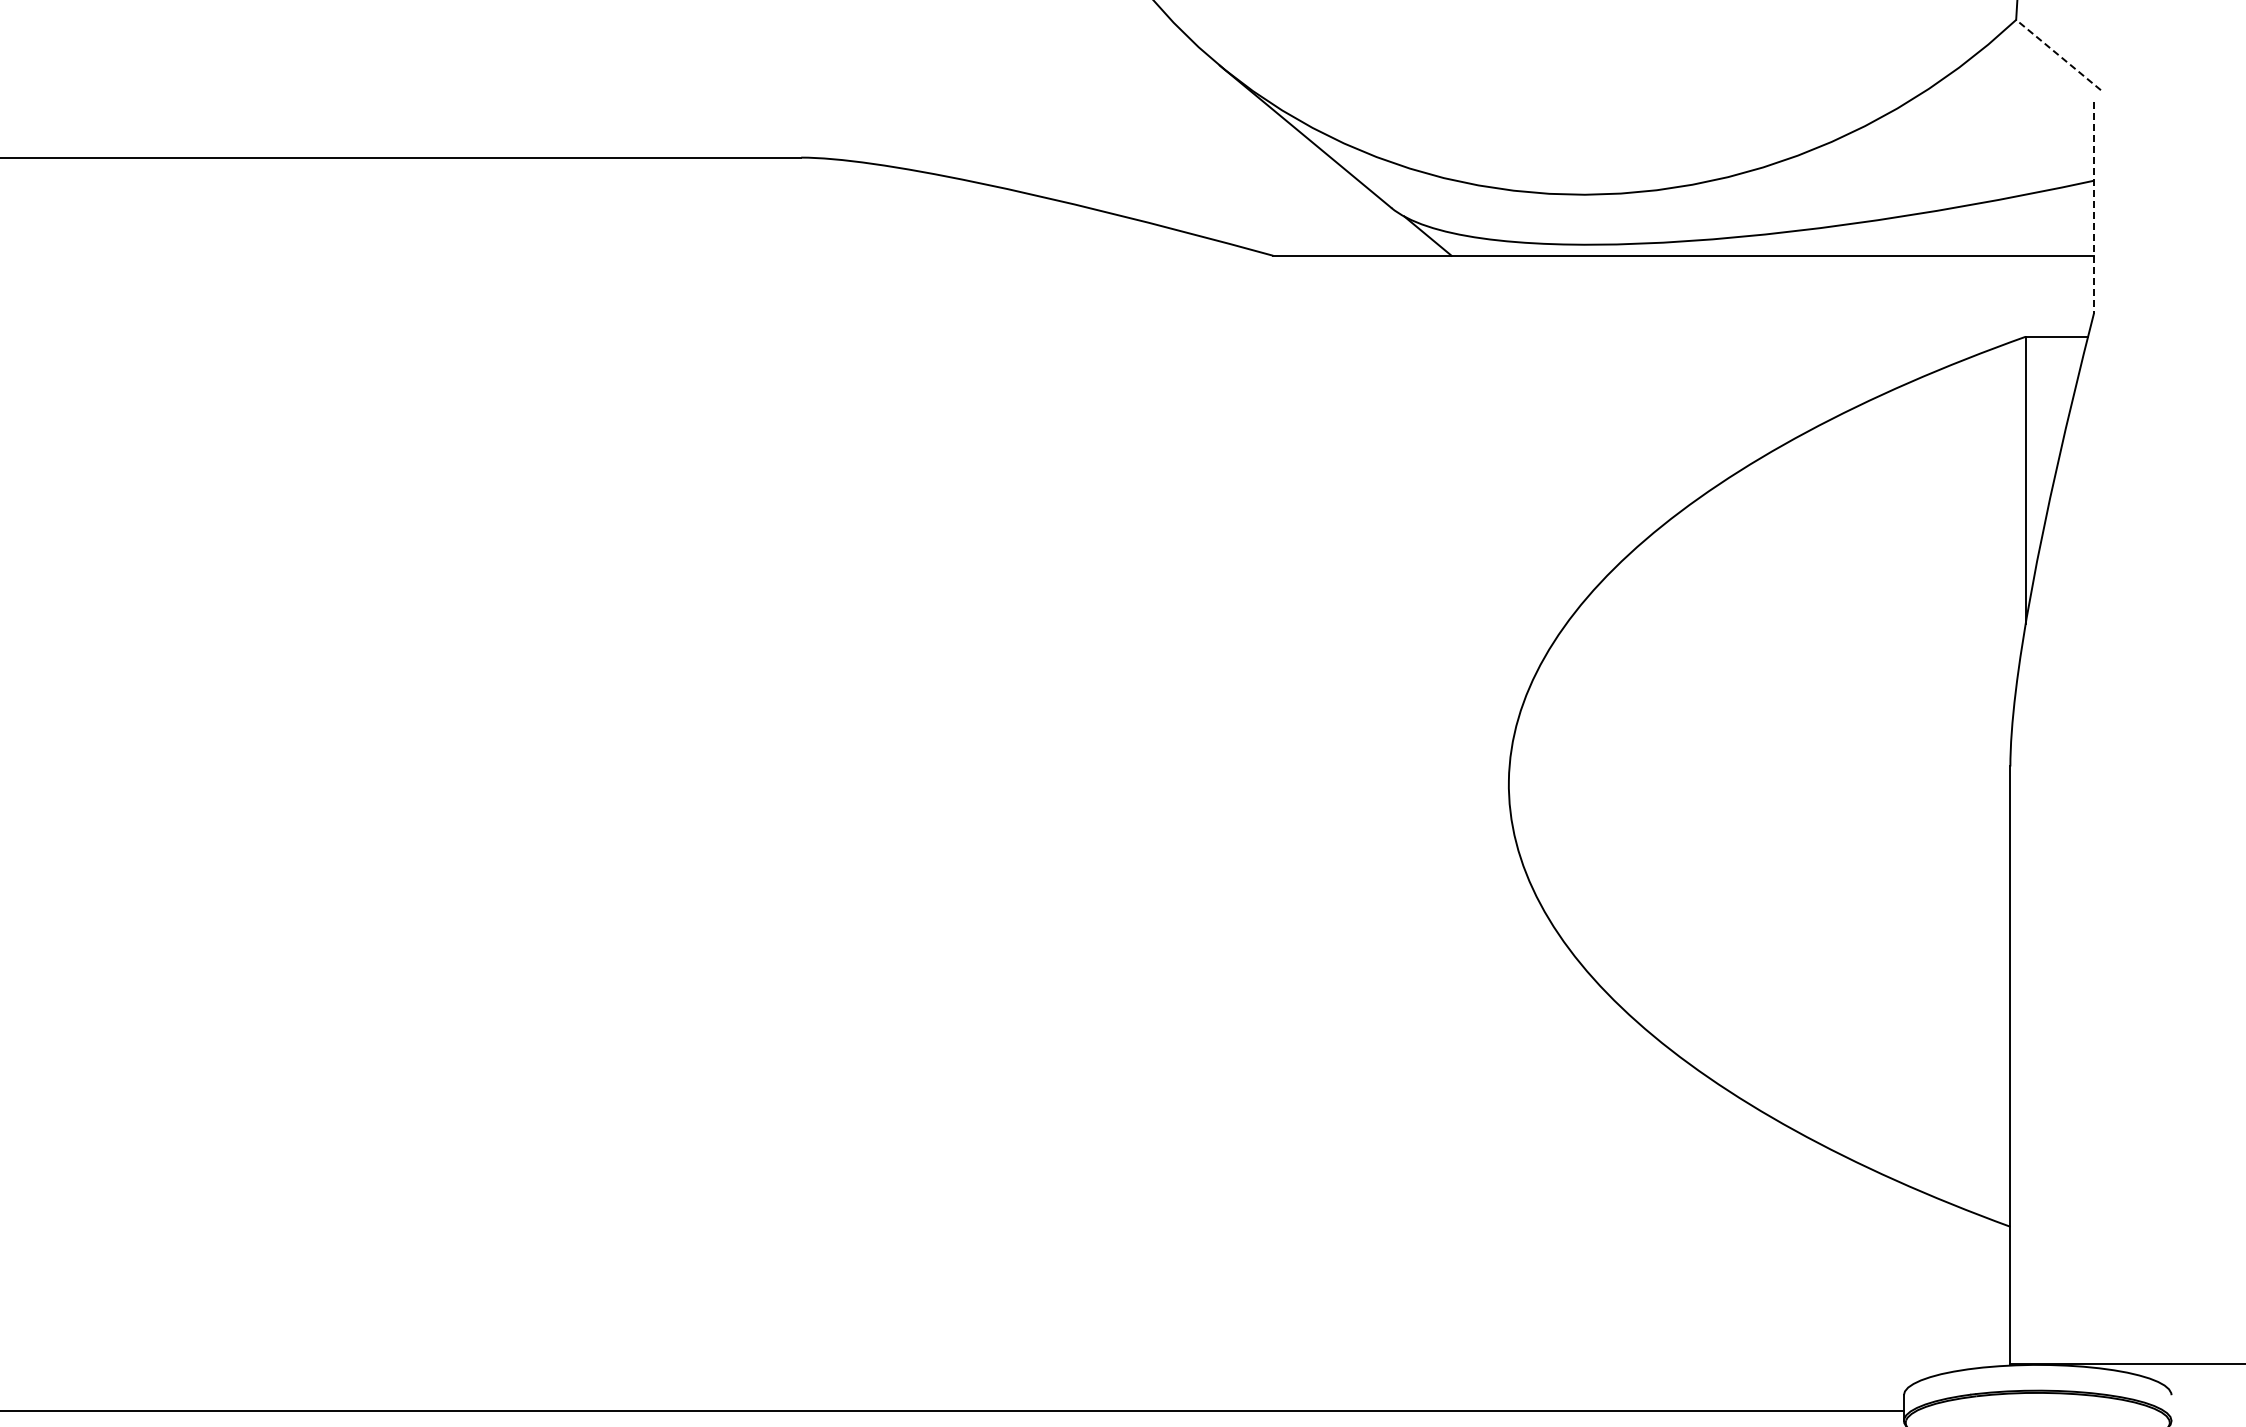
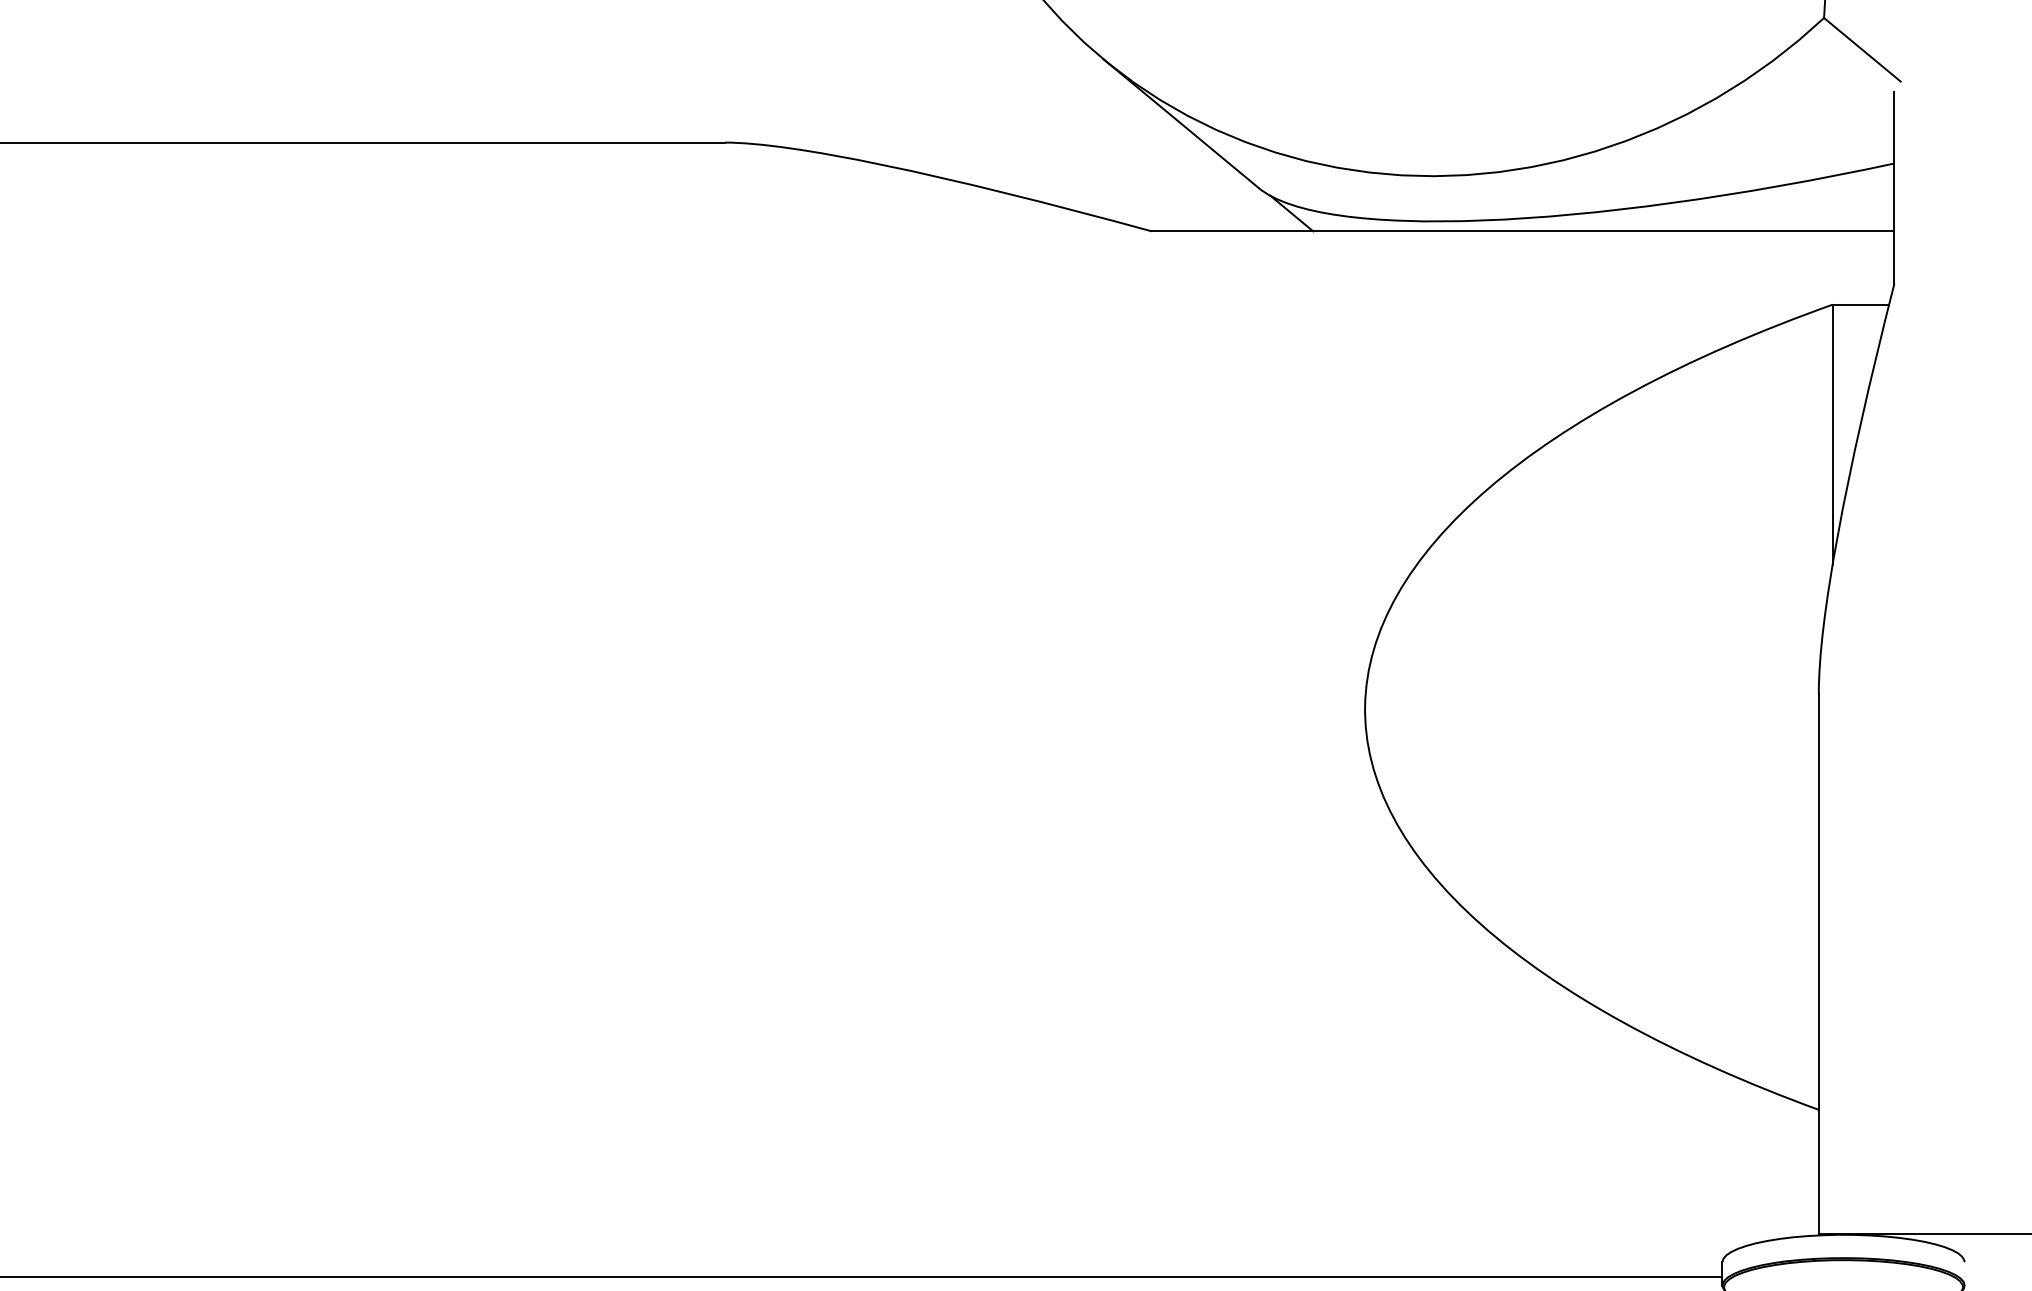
line: (2058, 54) -> (1862, 49), dashed -> solid
line: (2093, 207) -> (1894, 187), dashed -> solid

